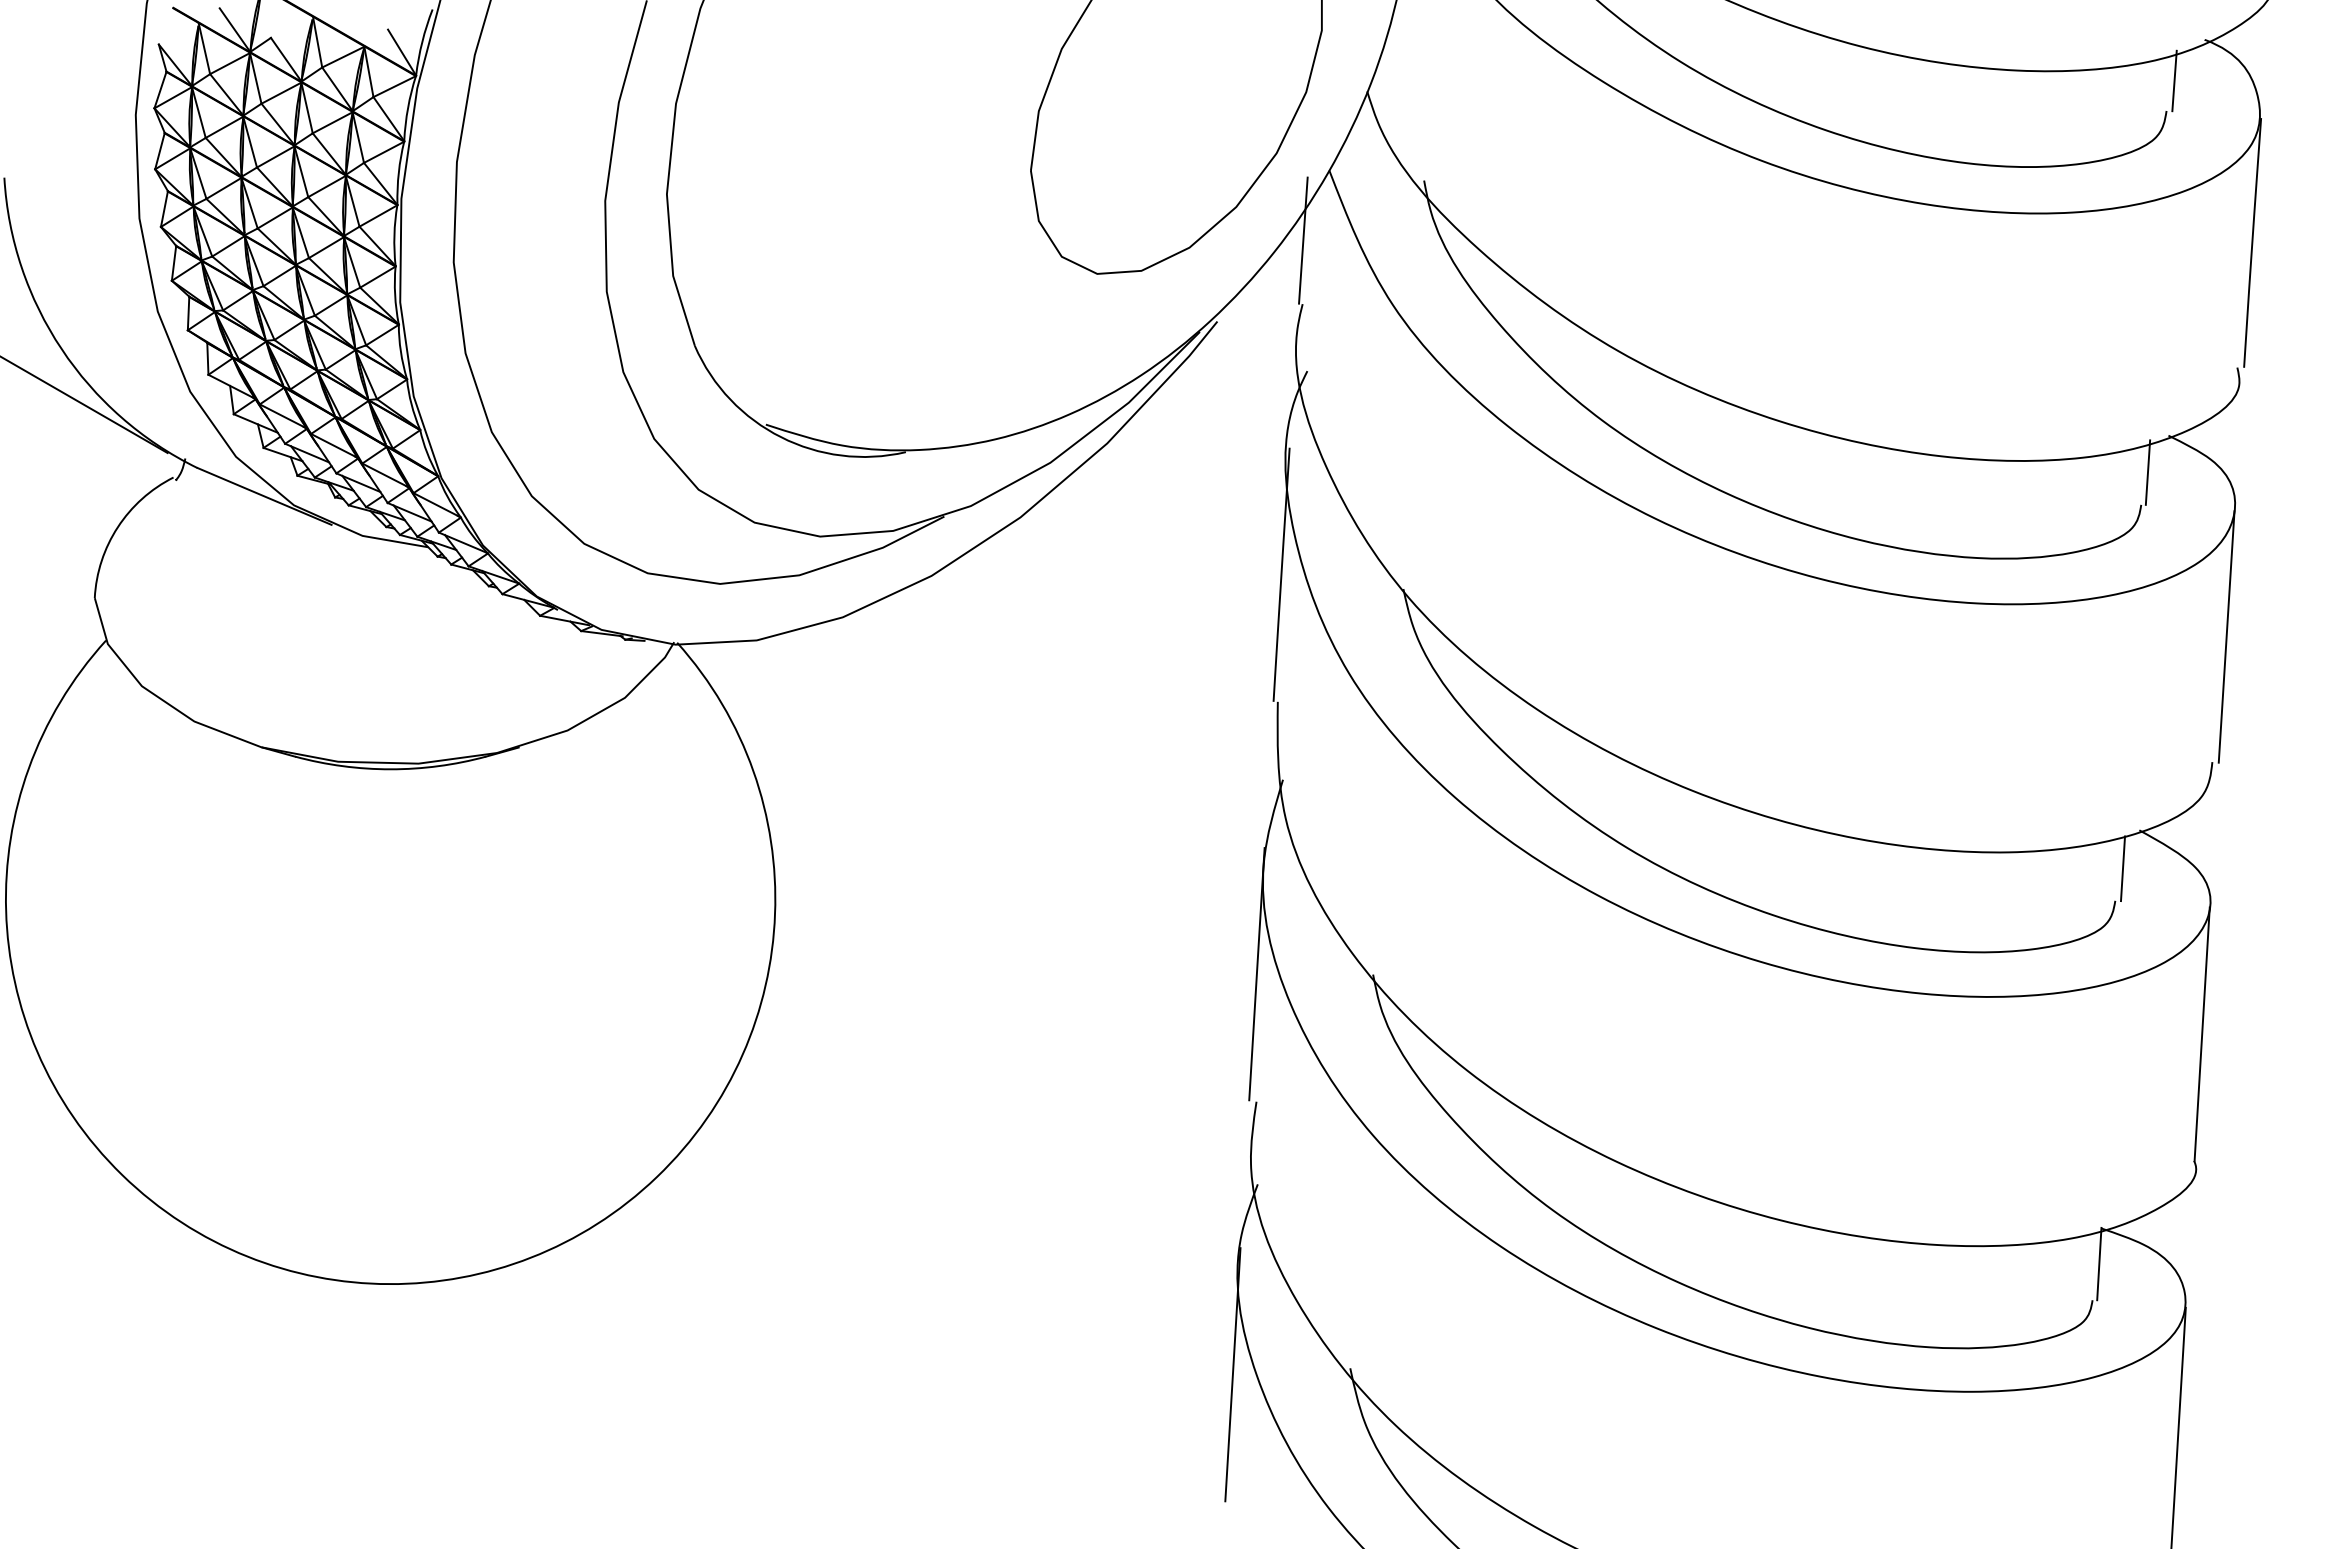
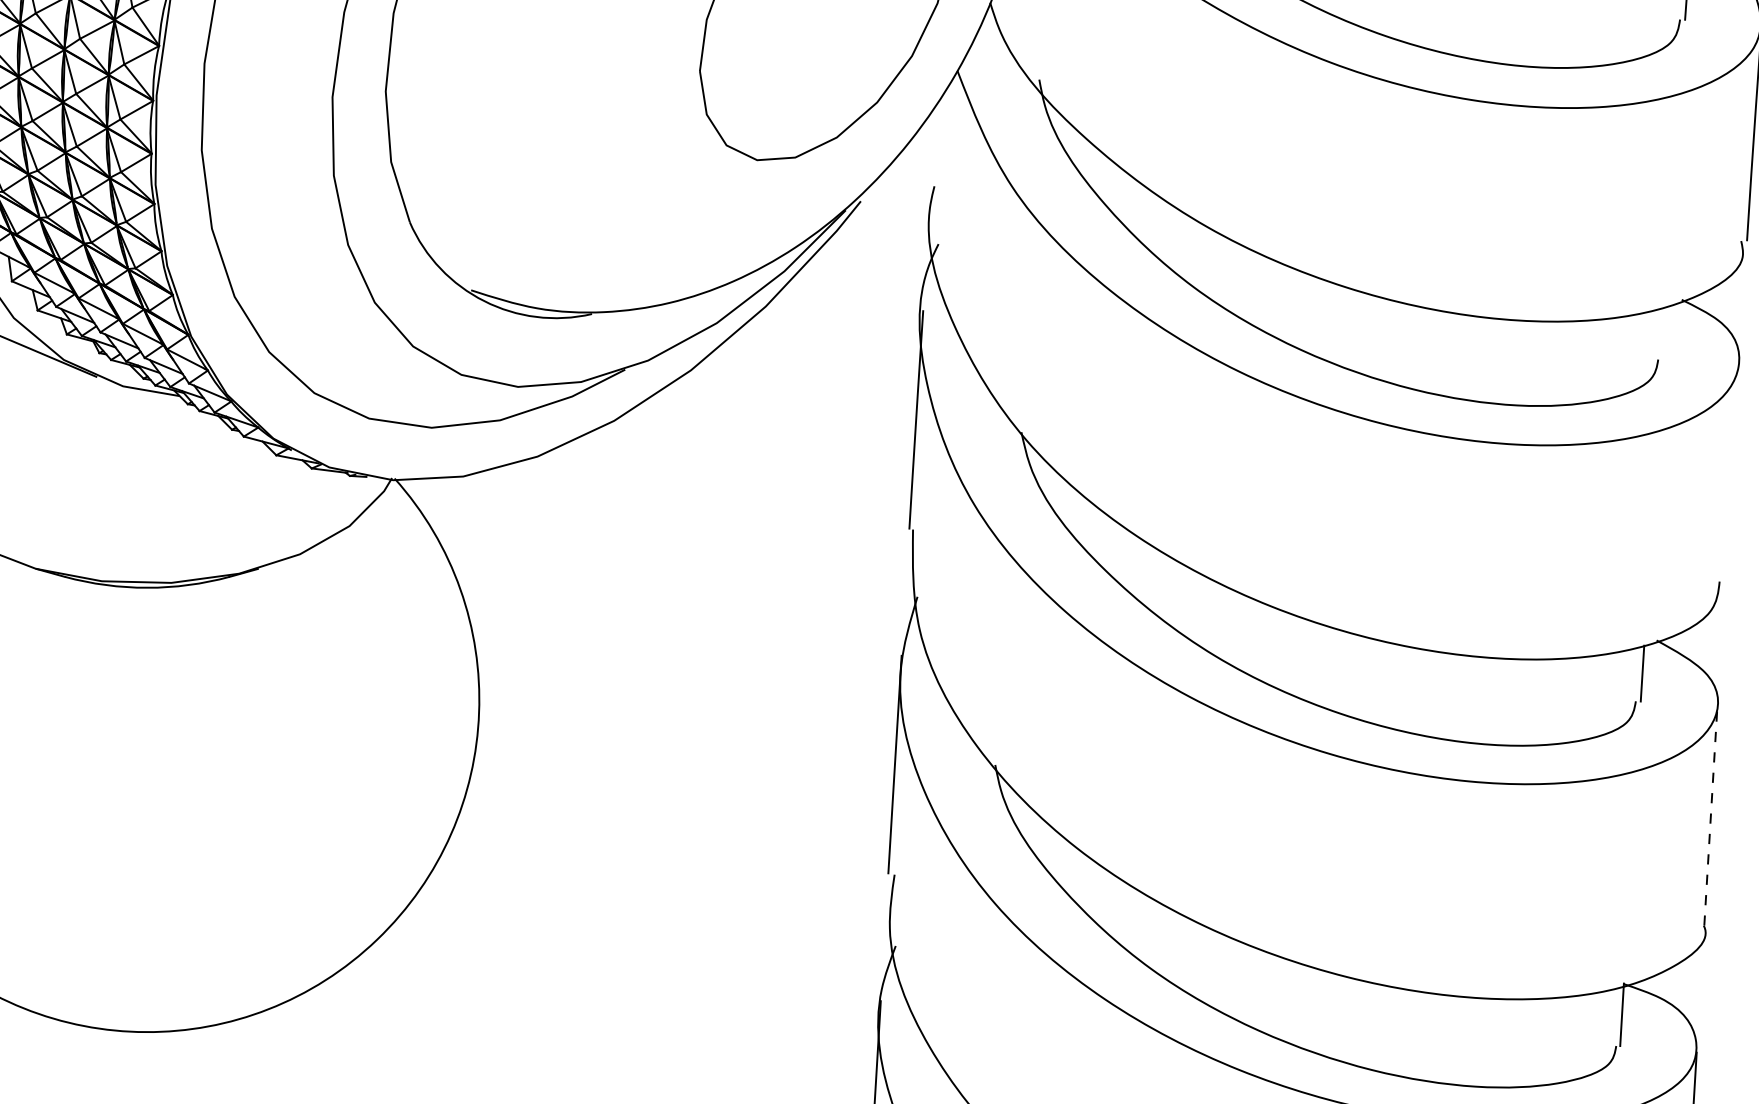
line: (1303, 240) -> (935, 131), removed
line: (2147, 472) -> (1663, 331), removed
line: (2226, 636) -> (1731, 473), removed
line: (2202, 1034) -> (1711, 816), solid -> dashed

